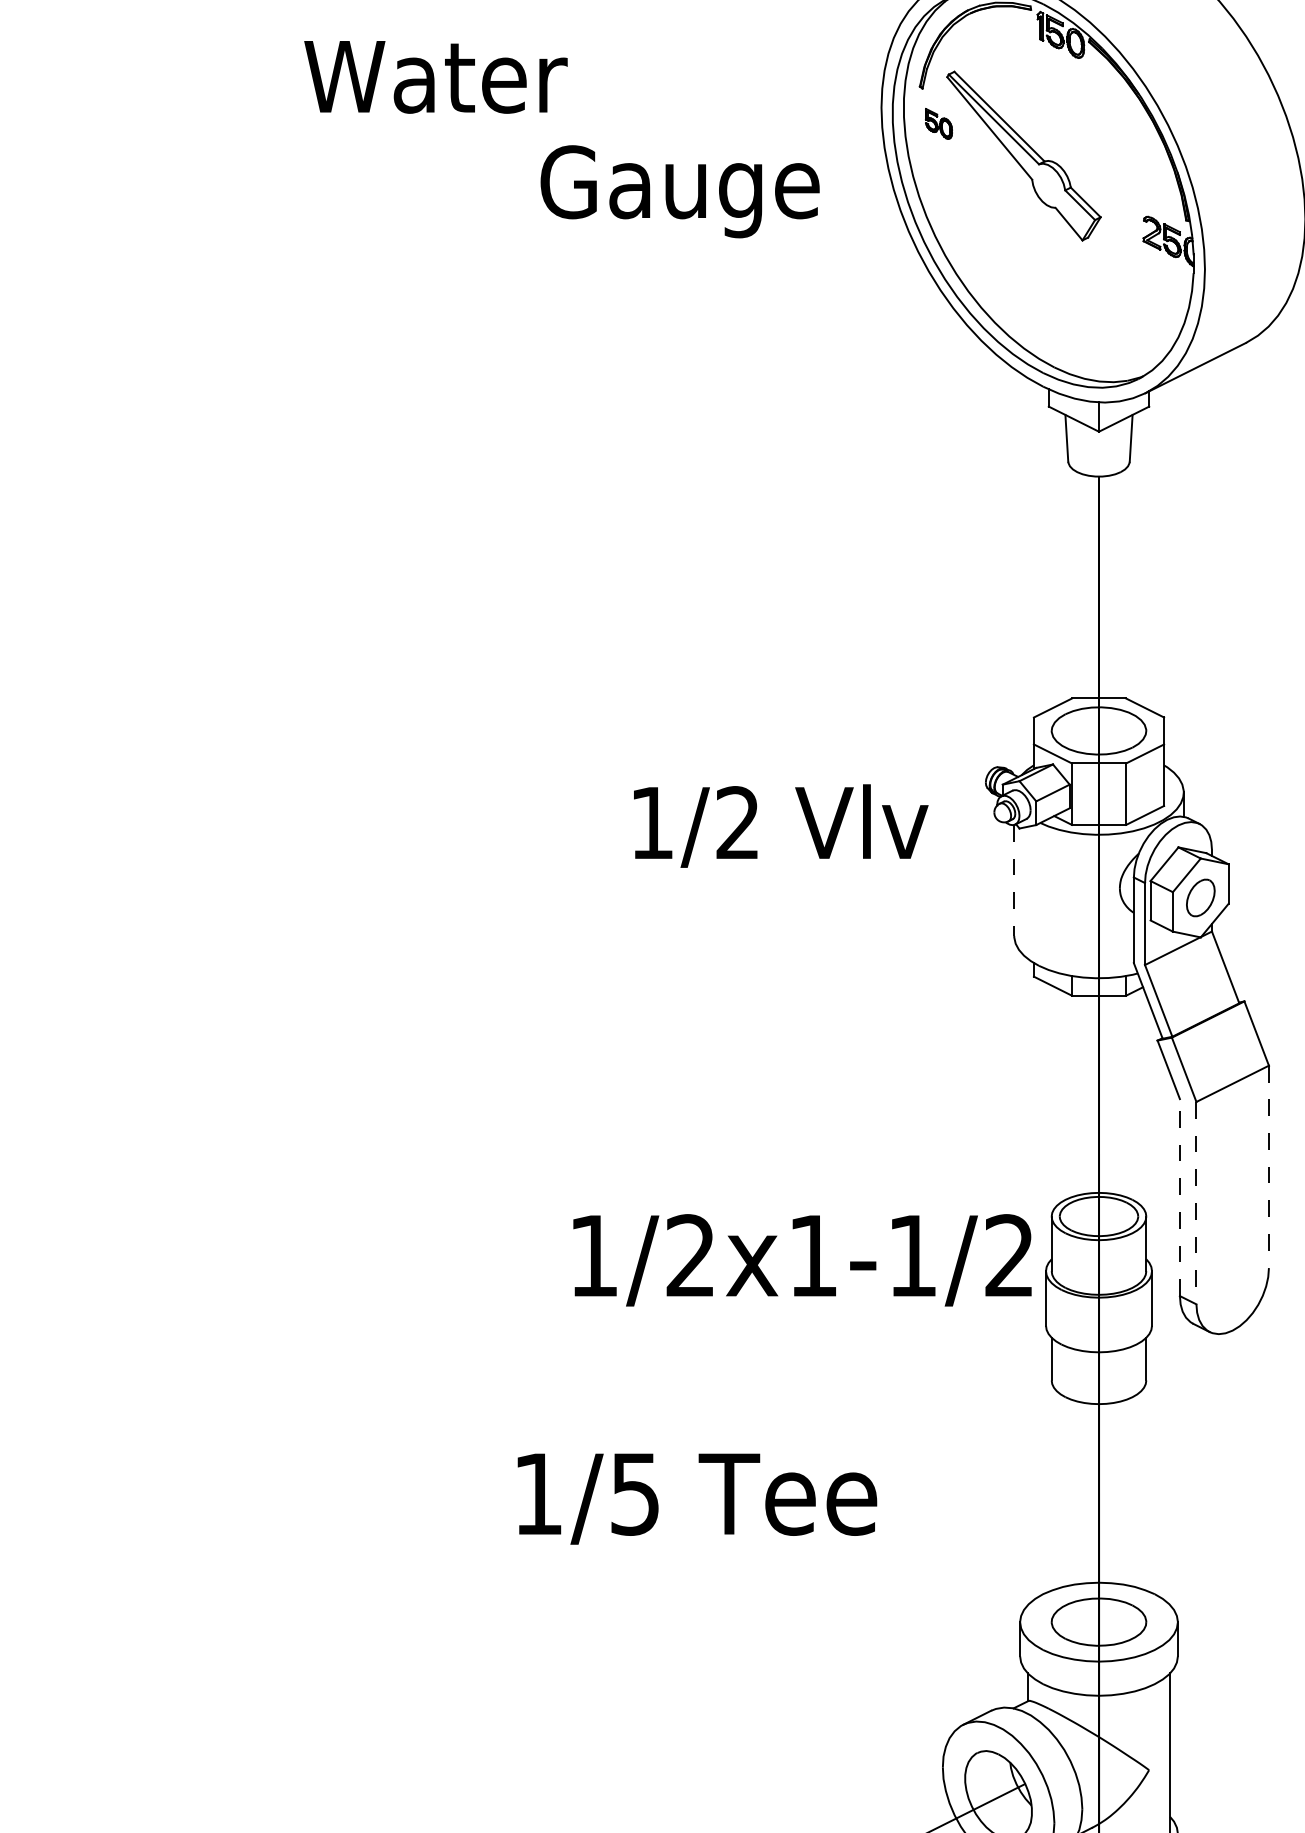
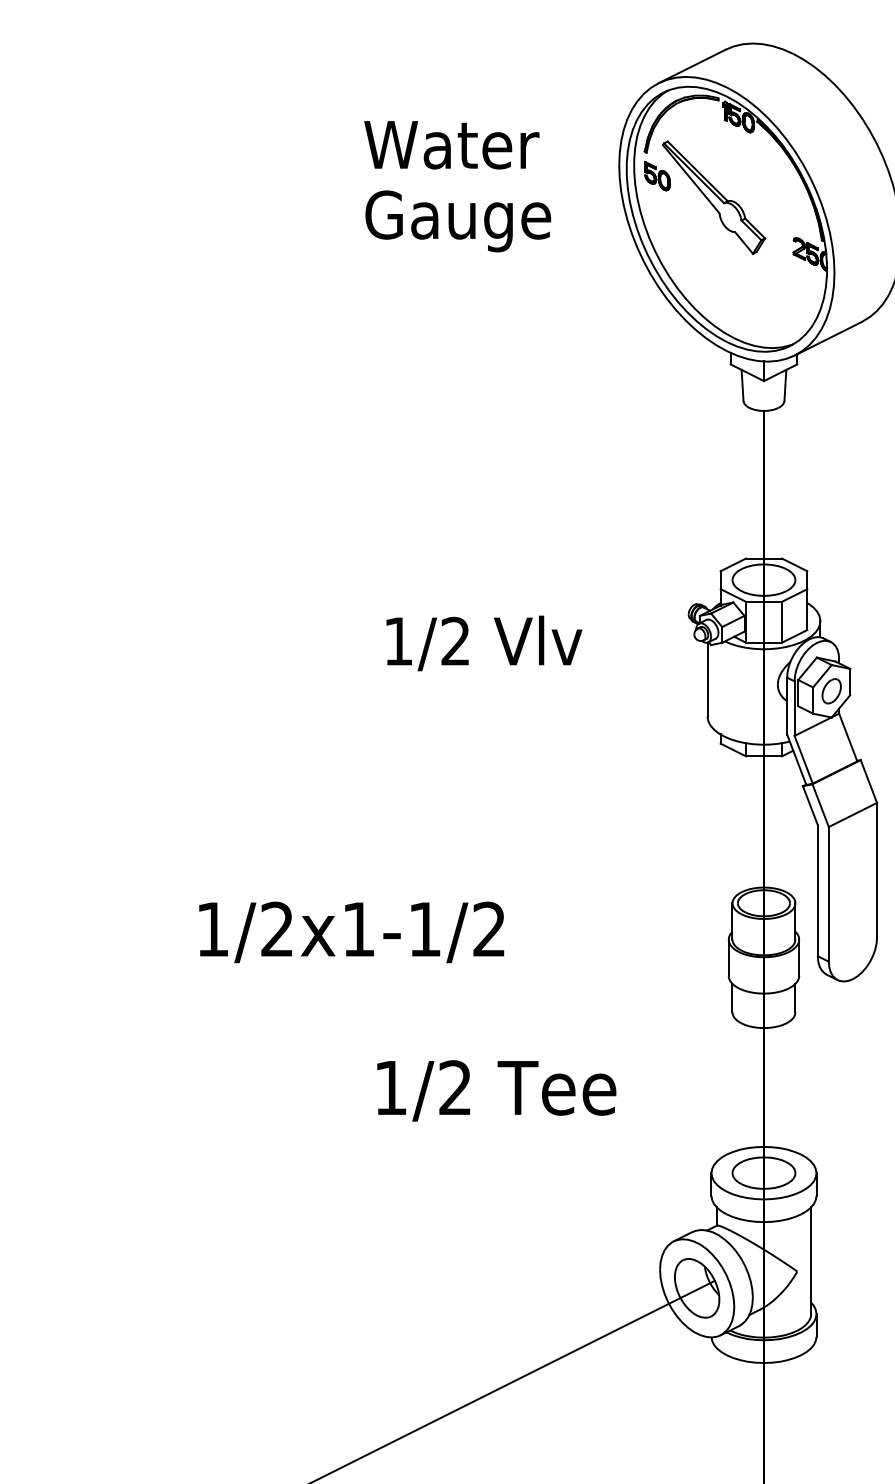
text: (435, 77) -> (451, 145), moved
part: (938, 124) -> (657, 176), size x1.43
text: (680, 191) -> (458, 221), moved
text: (781, 826) -> (484, 643), moved
line: (1014, 880) -> (707, 679), dashed -> solid
line: (1269, 1167) -> (877, 870), dashed -> solid
line: (1179, 1197) -> (817, 890), dashed -> solid
line: (1195, 1203) -> (828, 894), dashed -> solid
text: (802, 1260) -> (351, 932), moved
text: (633, 1493) -> (454, 1087), 1/5 -> 1/2

